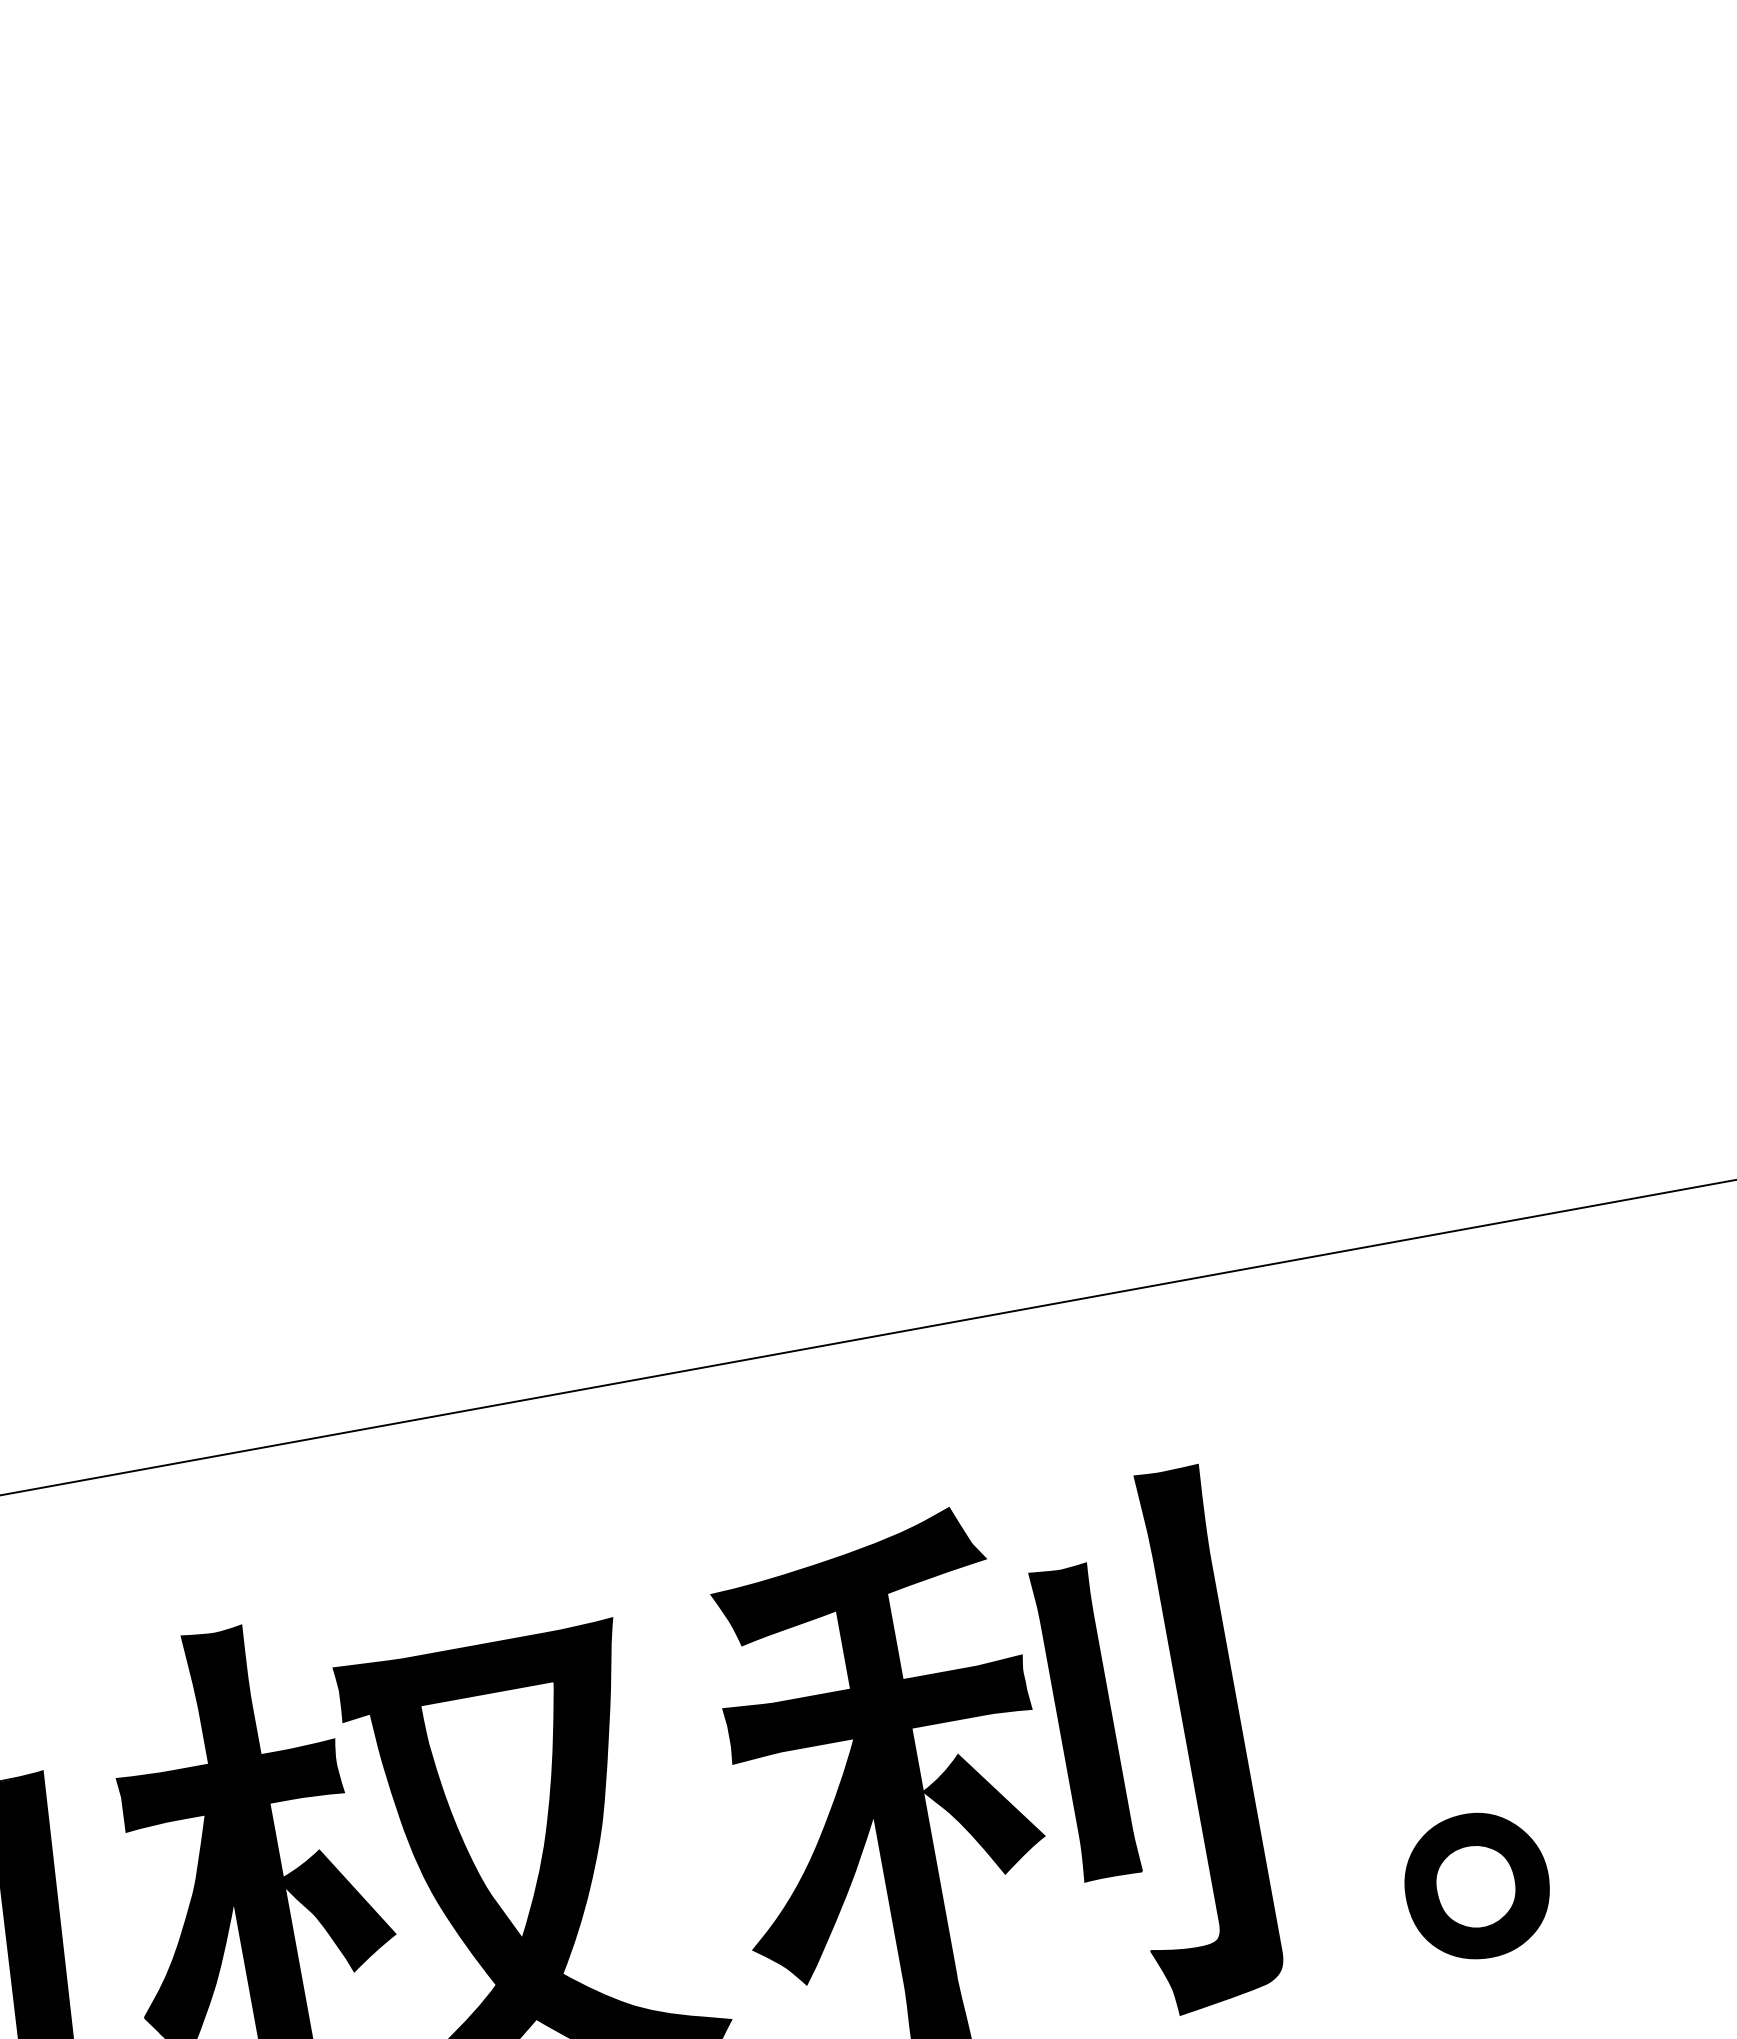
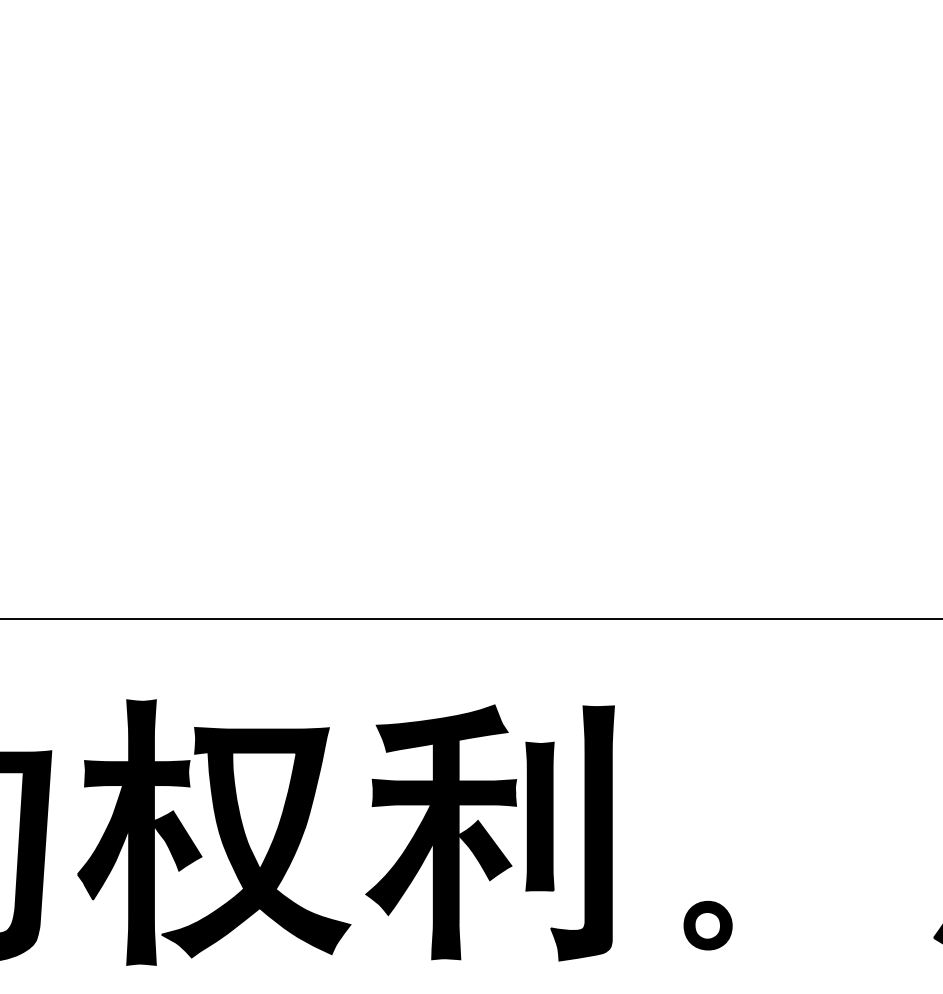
part: (1475, 1885) -> (707, 925), size x0.7

